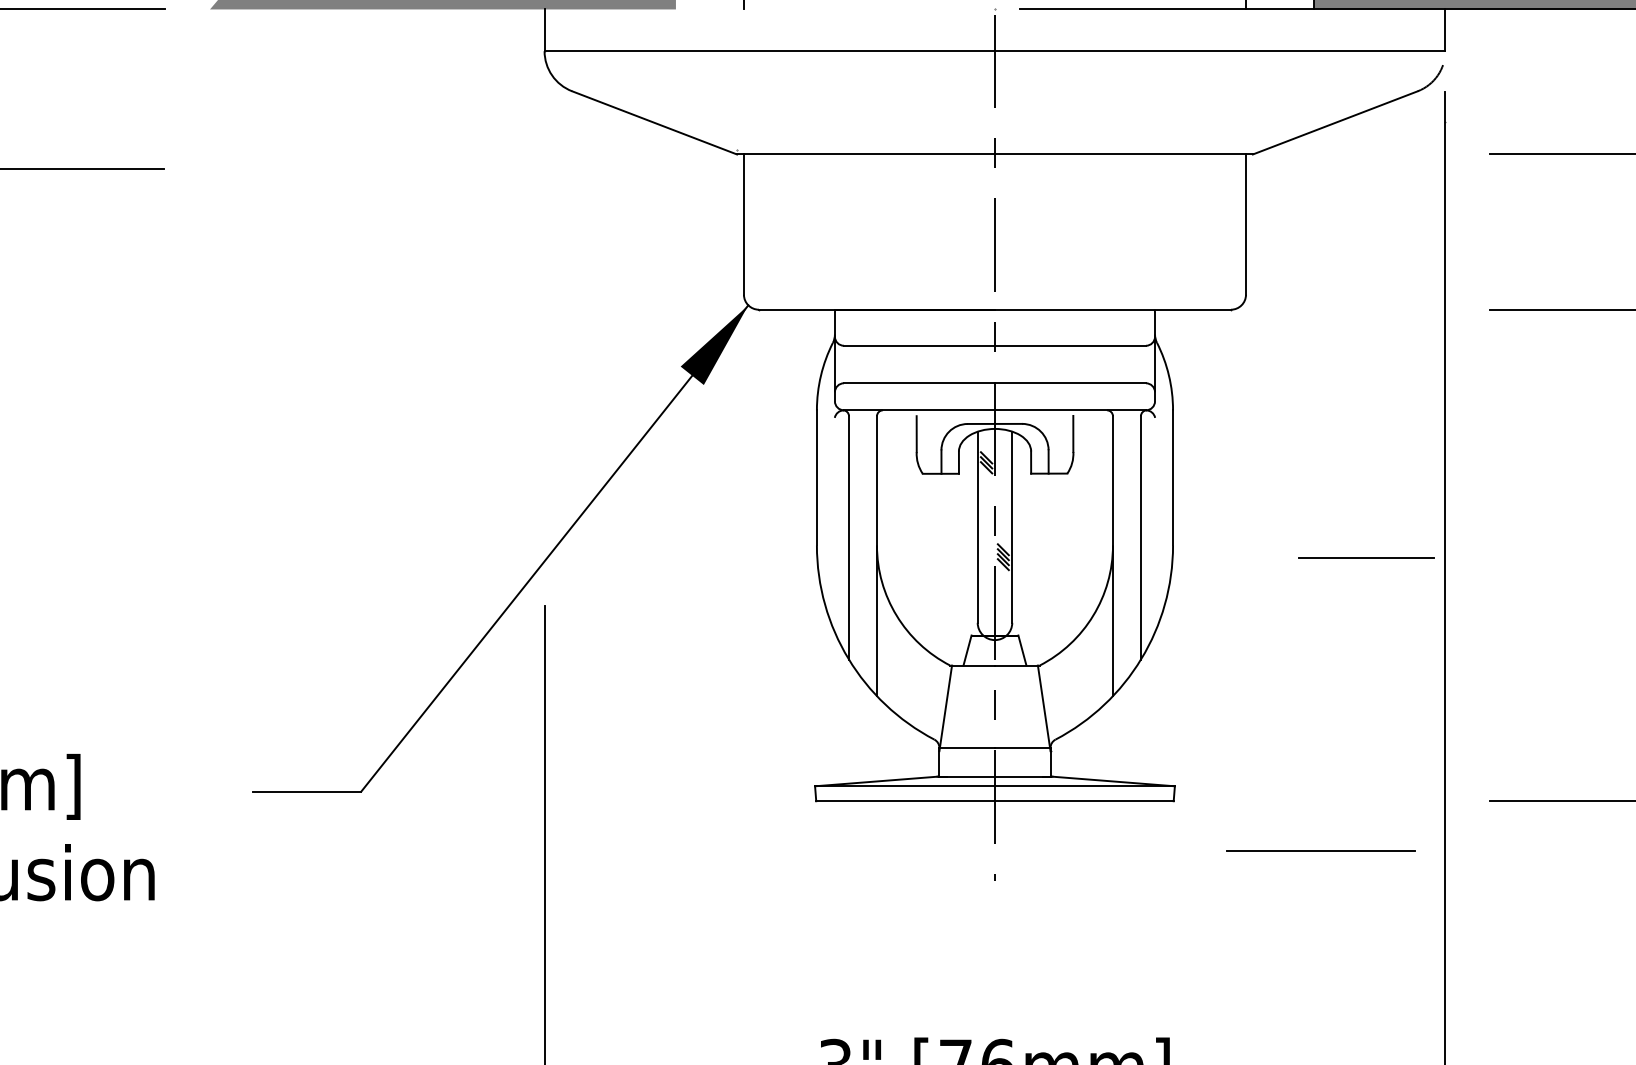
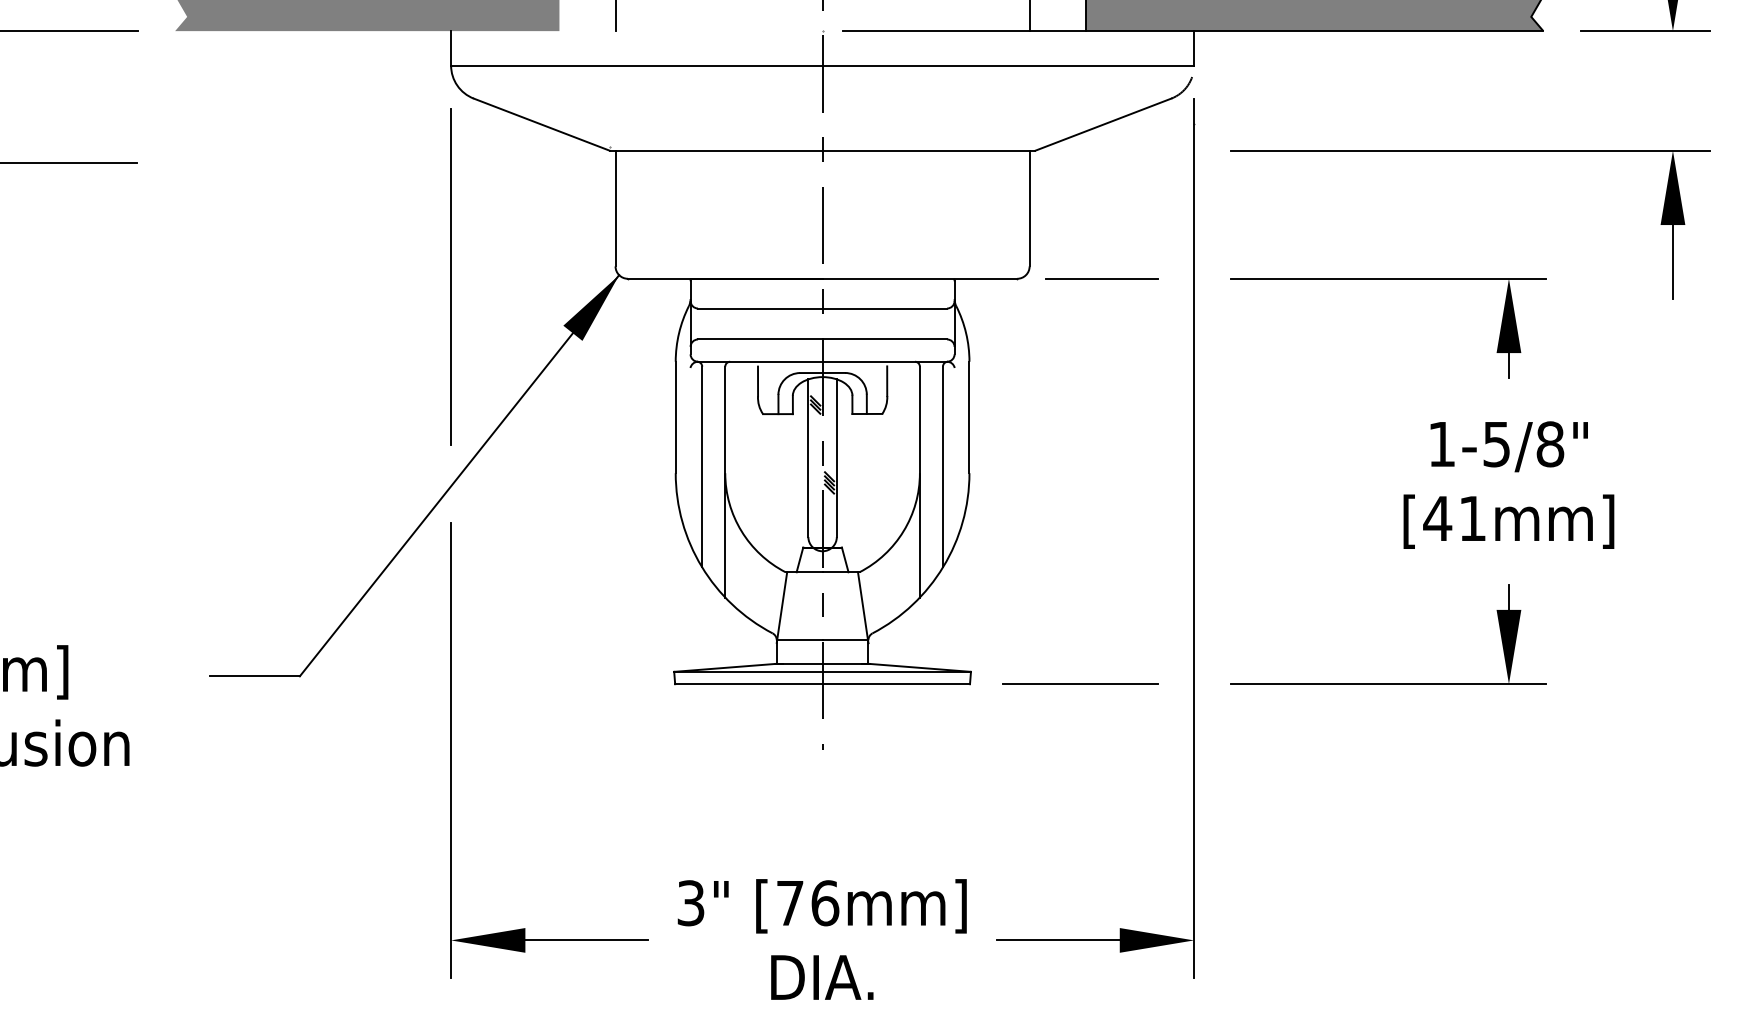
line: (545, 306) -> (451, 276), added
line: (1365, 557) -> (1101, 278), moved
line: (1321, 850) -> (1080, 683), moved

